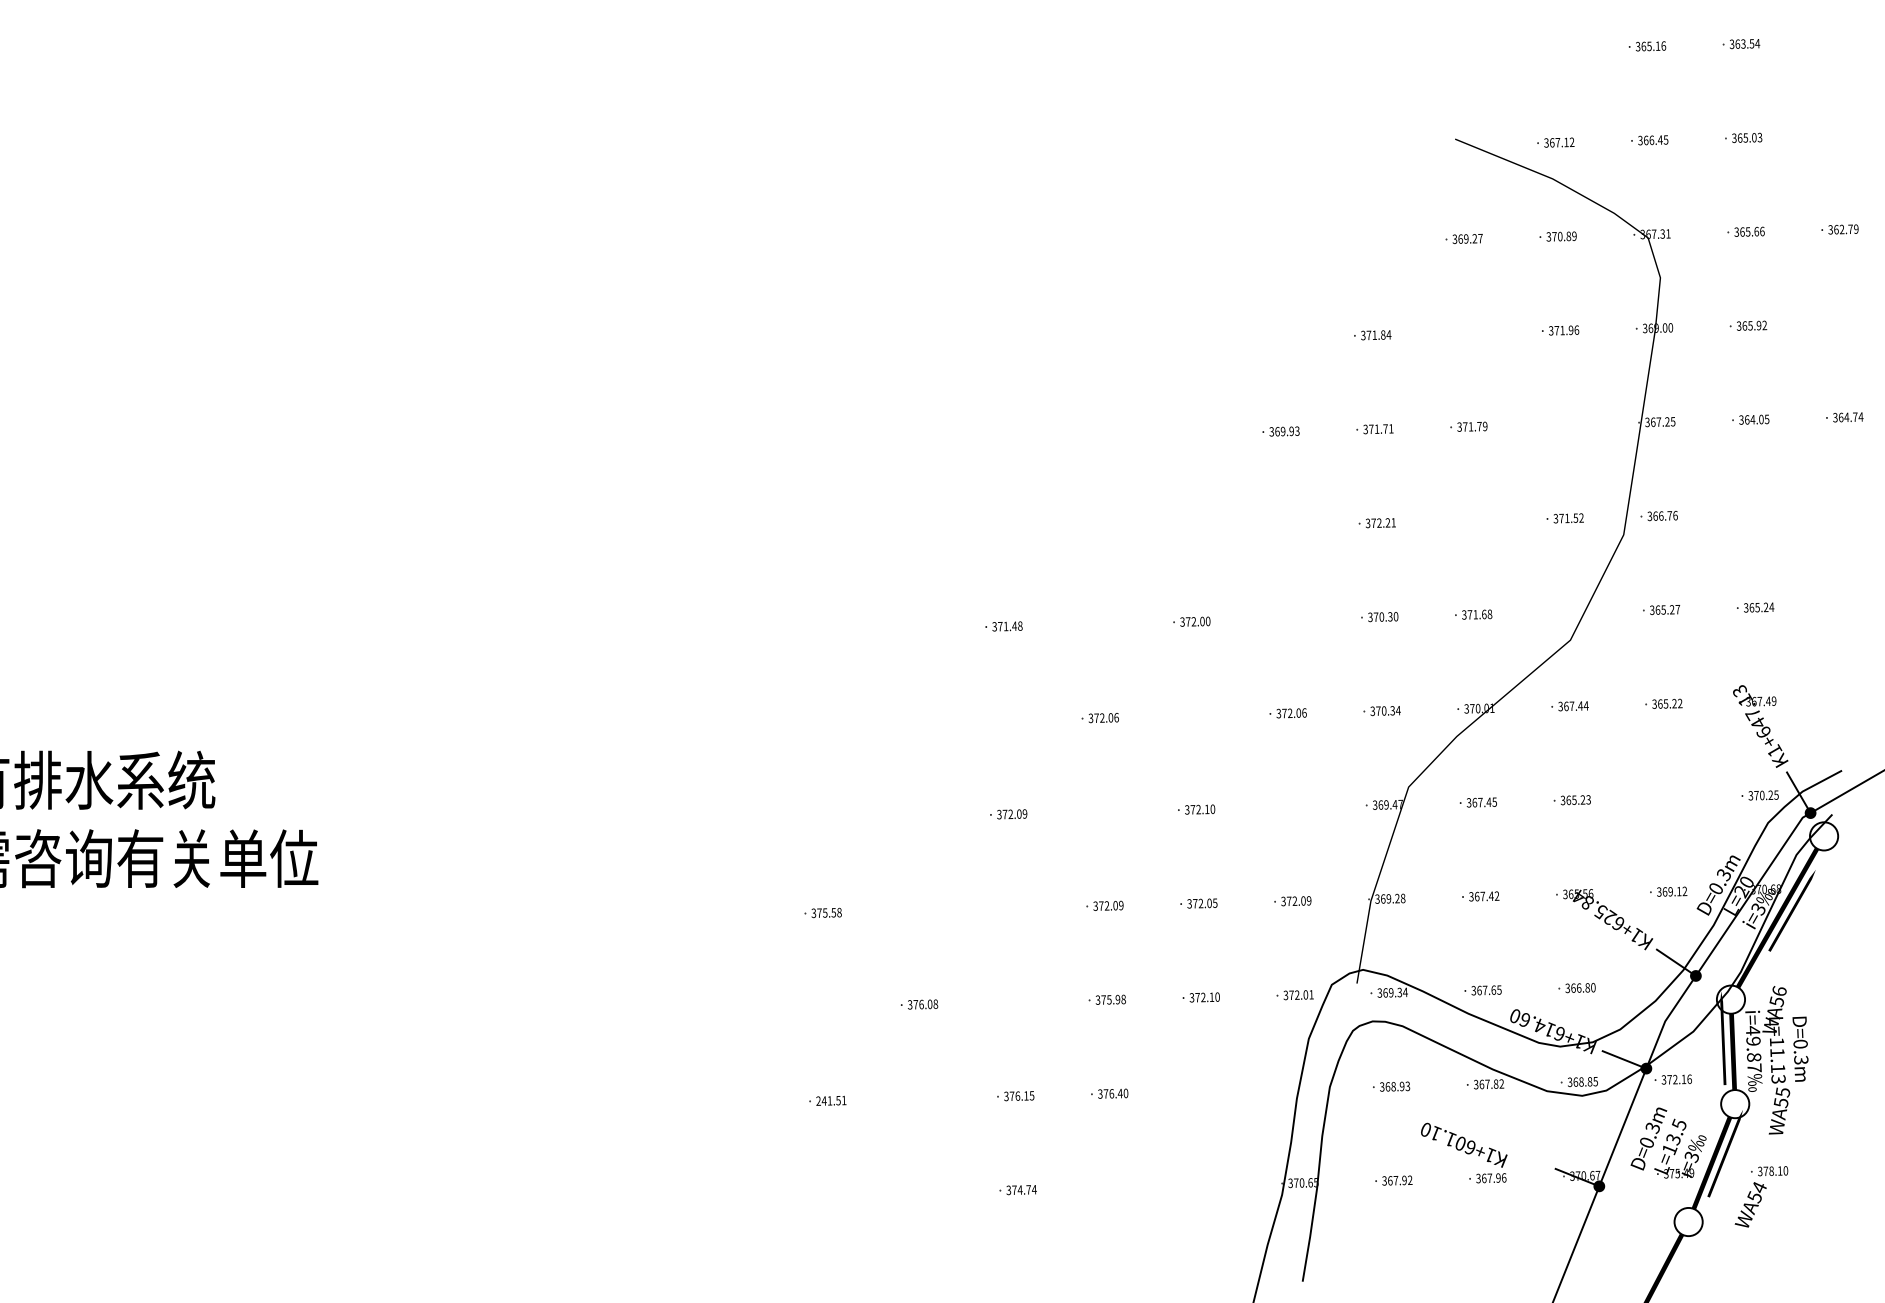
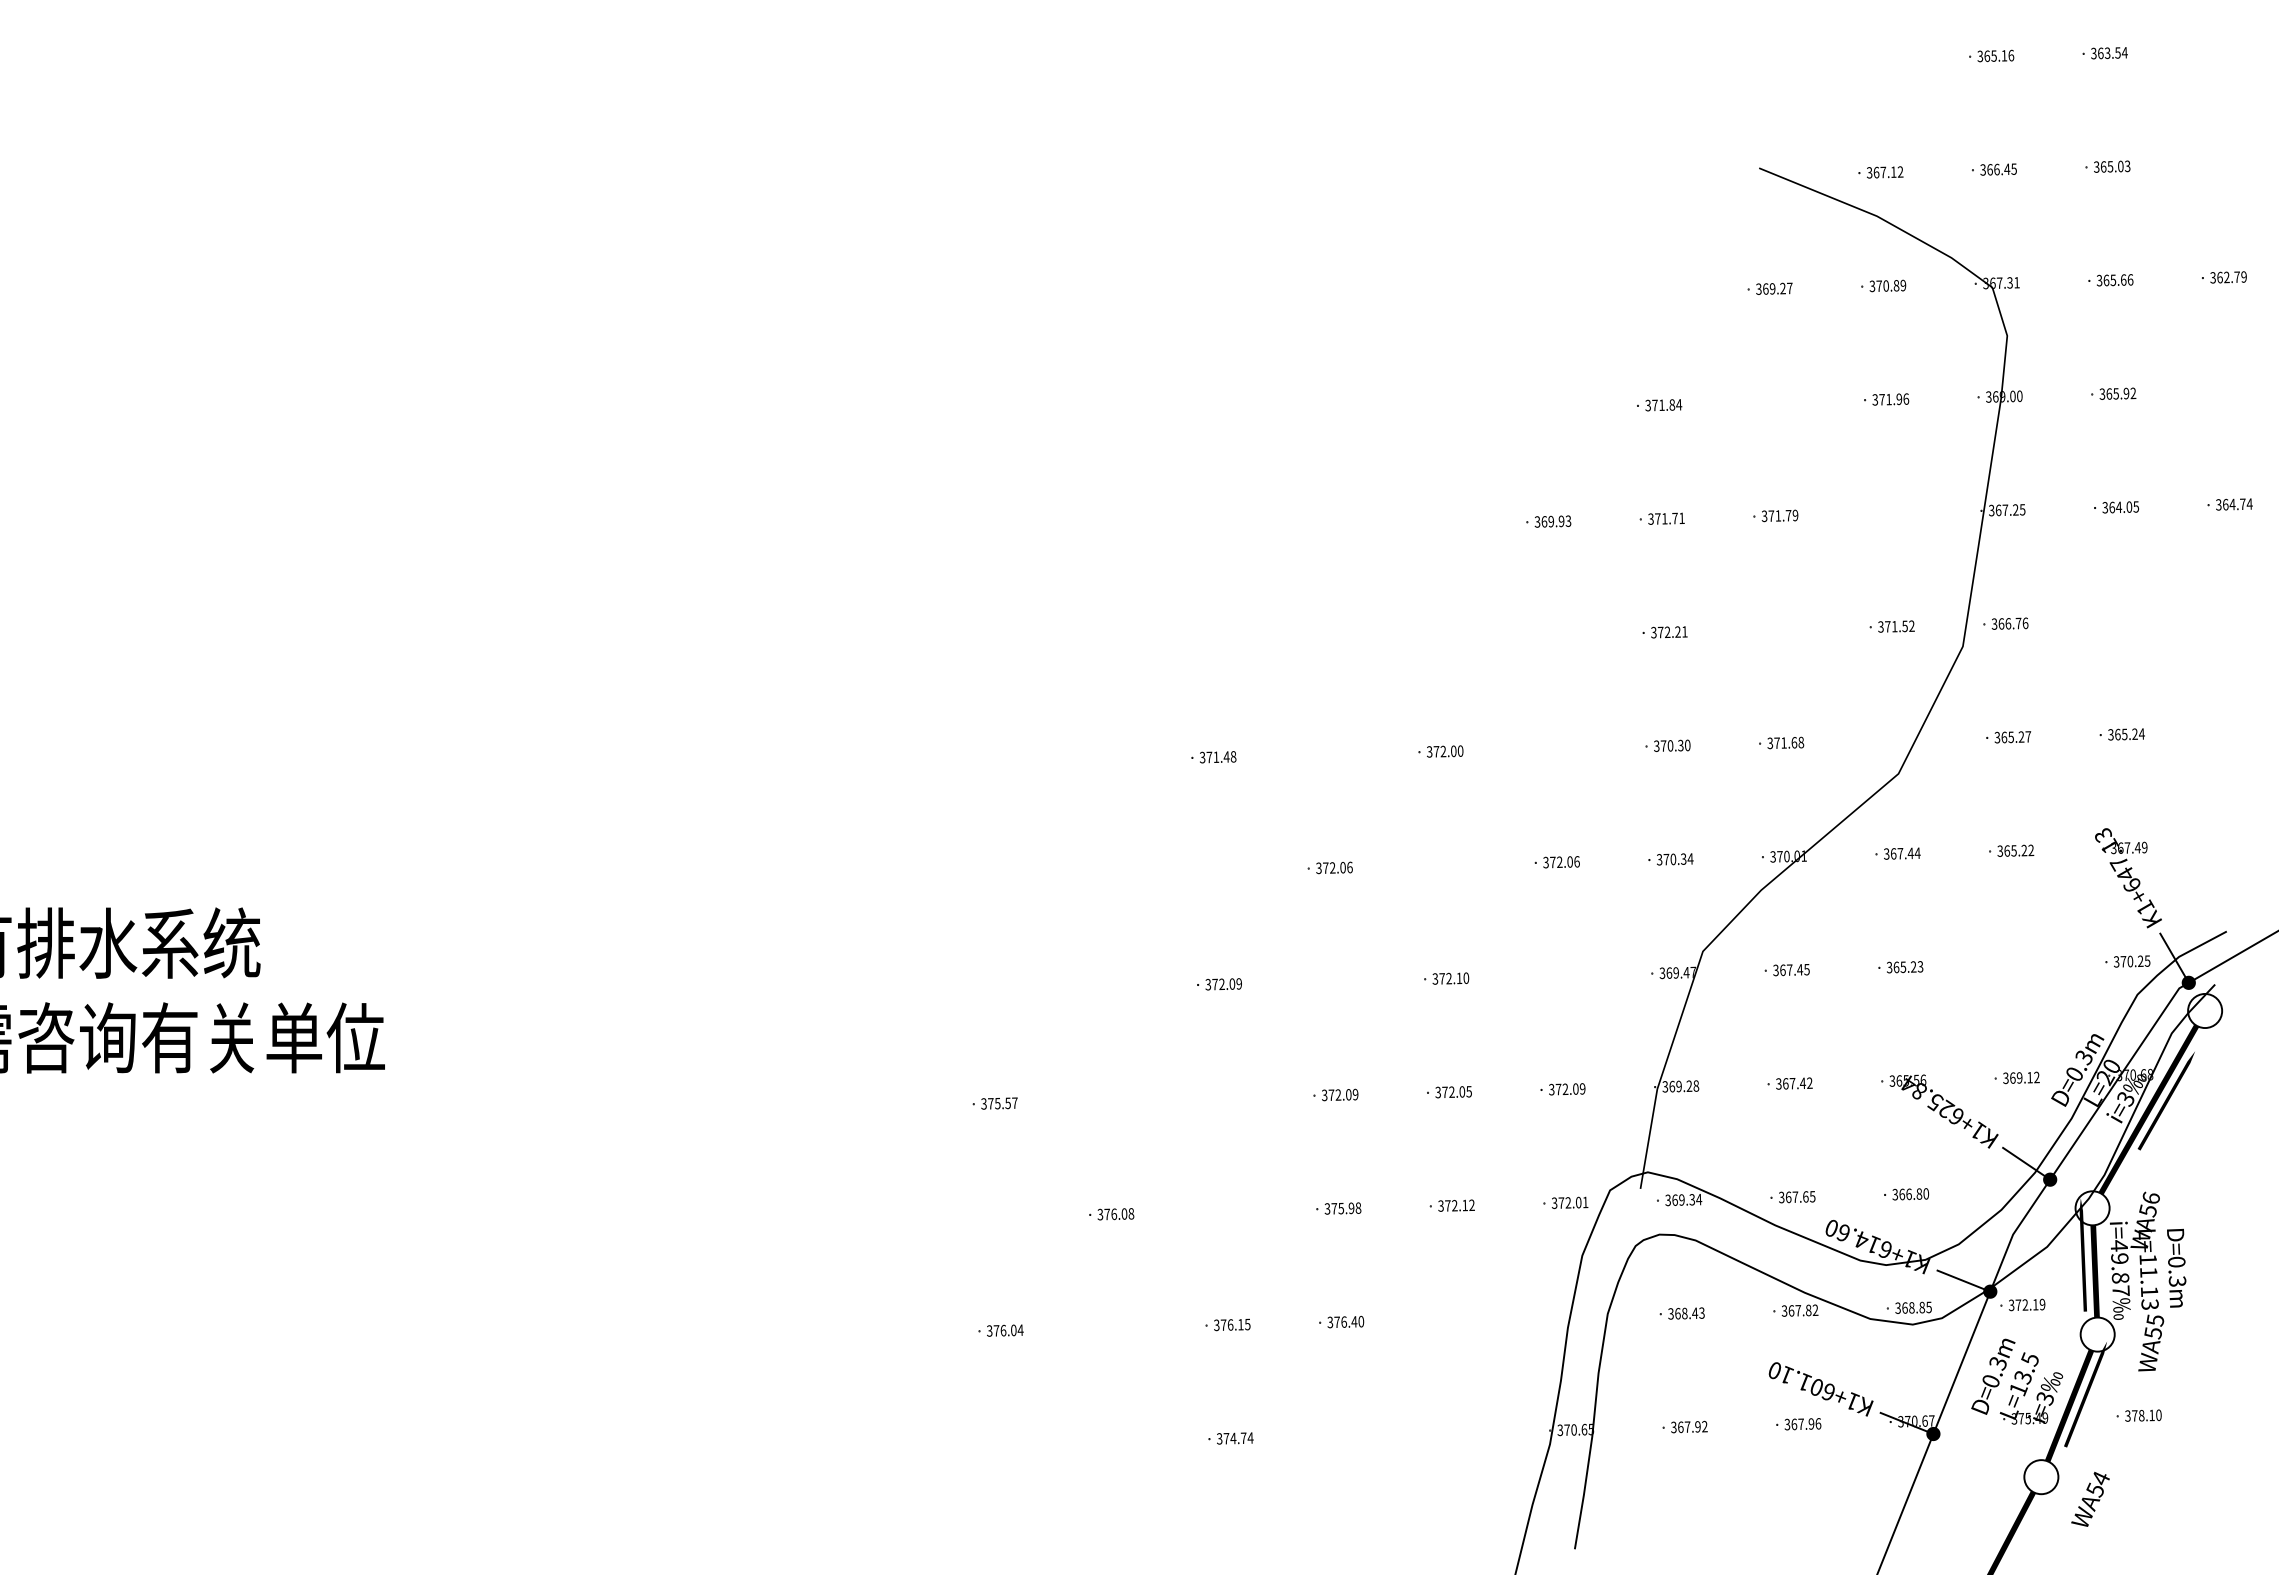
text: (839, 912) -> (1014, 1102), 375.58 -> 375.57
text: (1217, 997) -> (1471, 1205), 372.10 -> 372.12
text: (1689, 1079) -> (2042, 1304), 372.16 -> 372.19
text: (1402, 1086) -> (1695, 1313), 368.93 -> 368.43
text: (831, 1100) -> (1005, 1330), 241.51 -> 376.04
text: (1463, 1145) -> (1820, 1389), moved
text: (1750, 1204) -> (2090, 1498), moved

